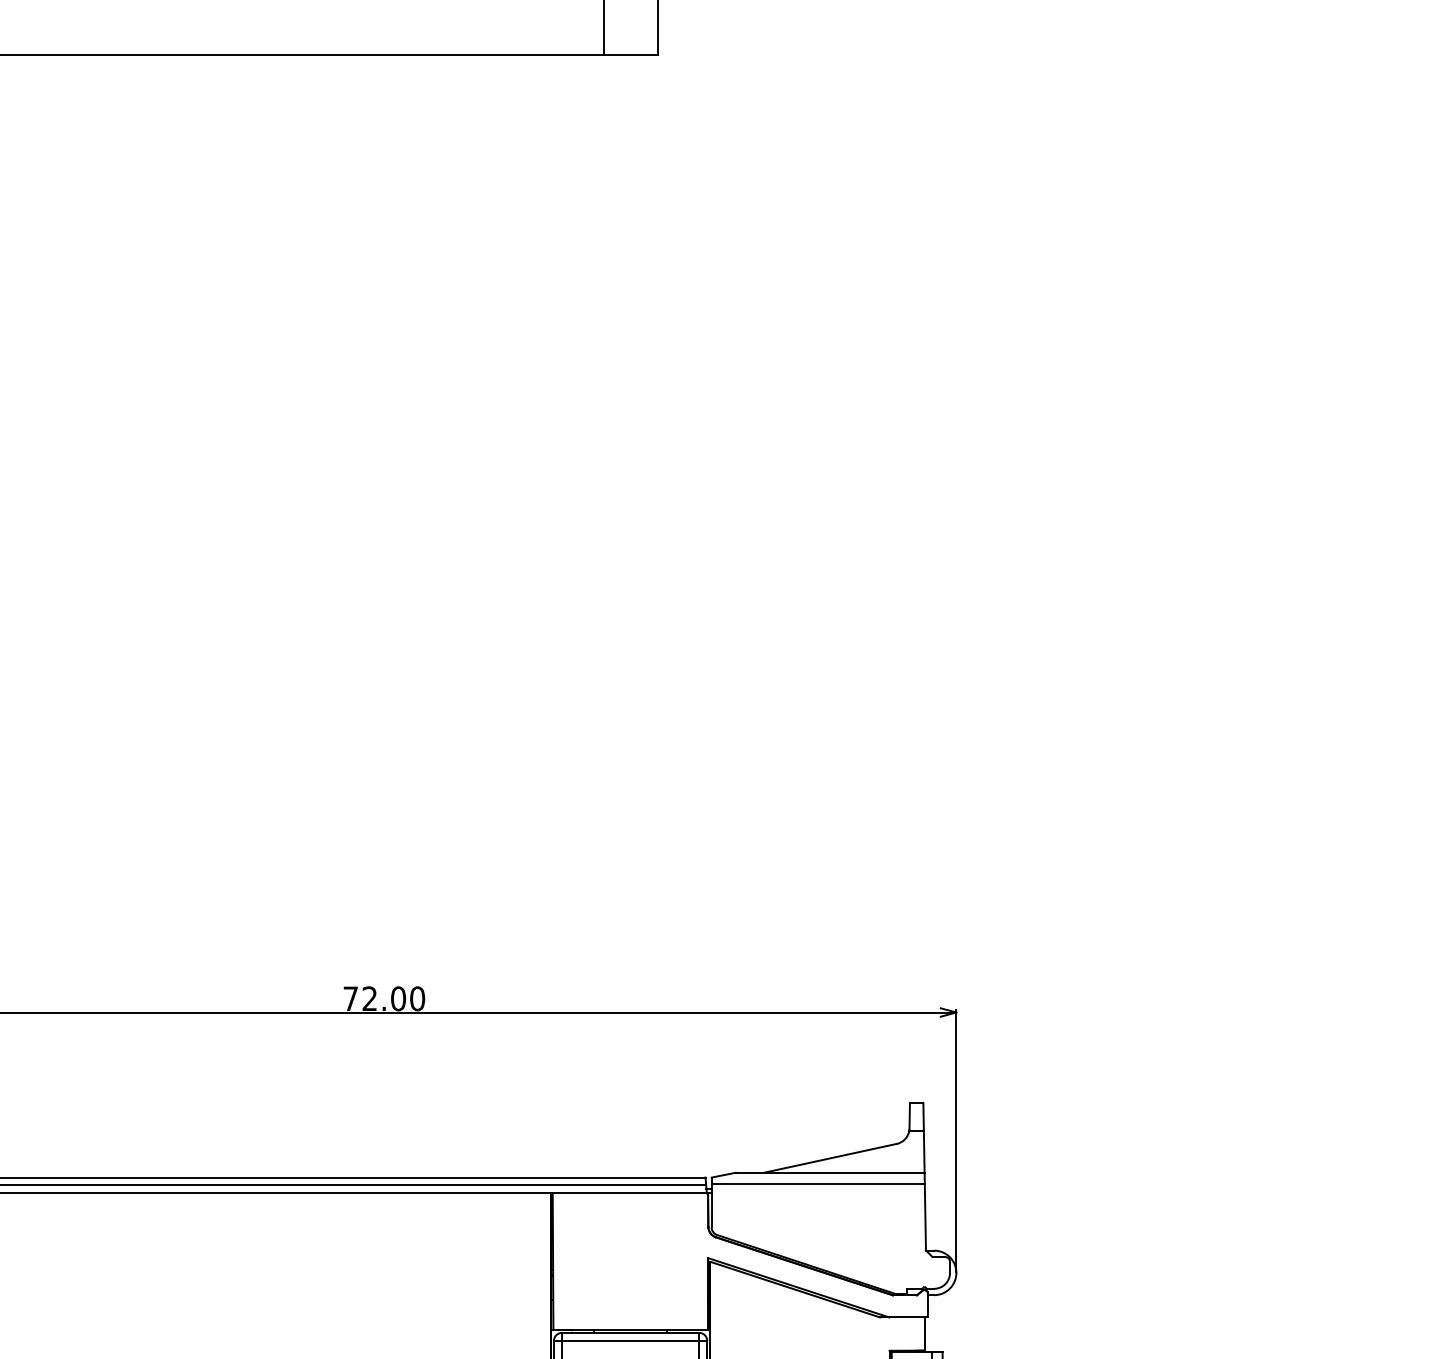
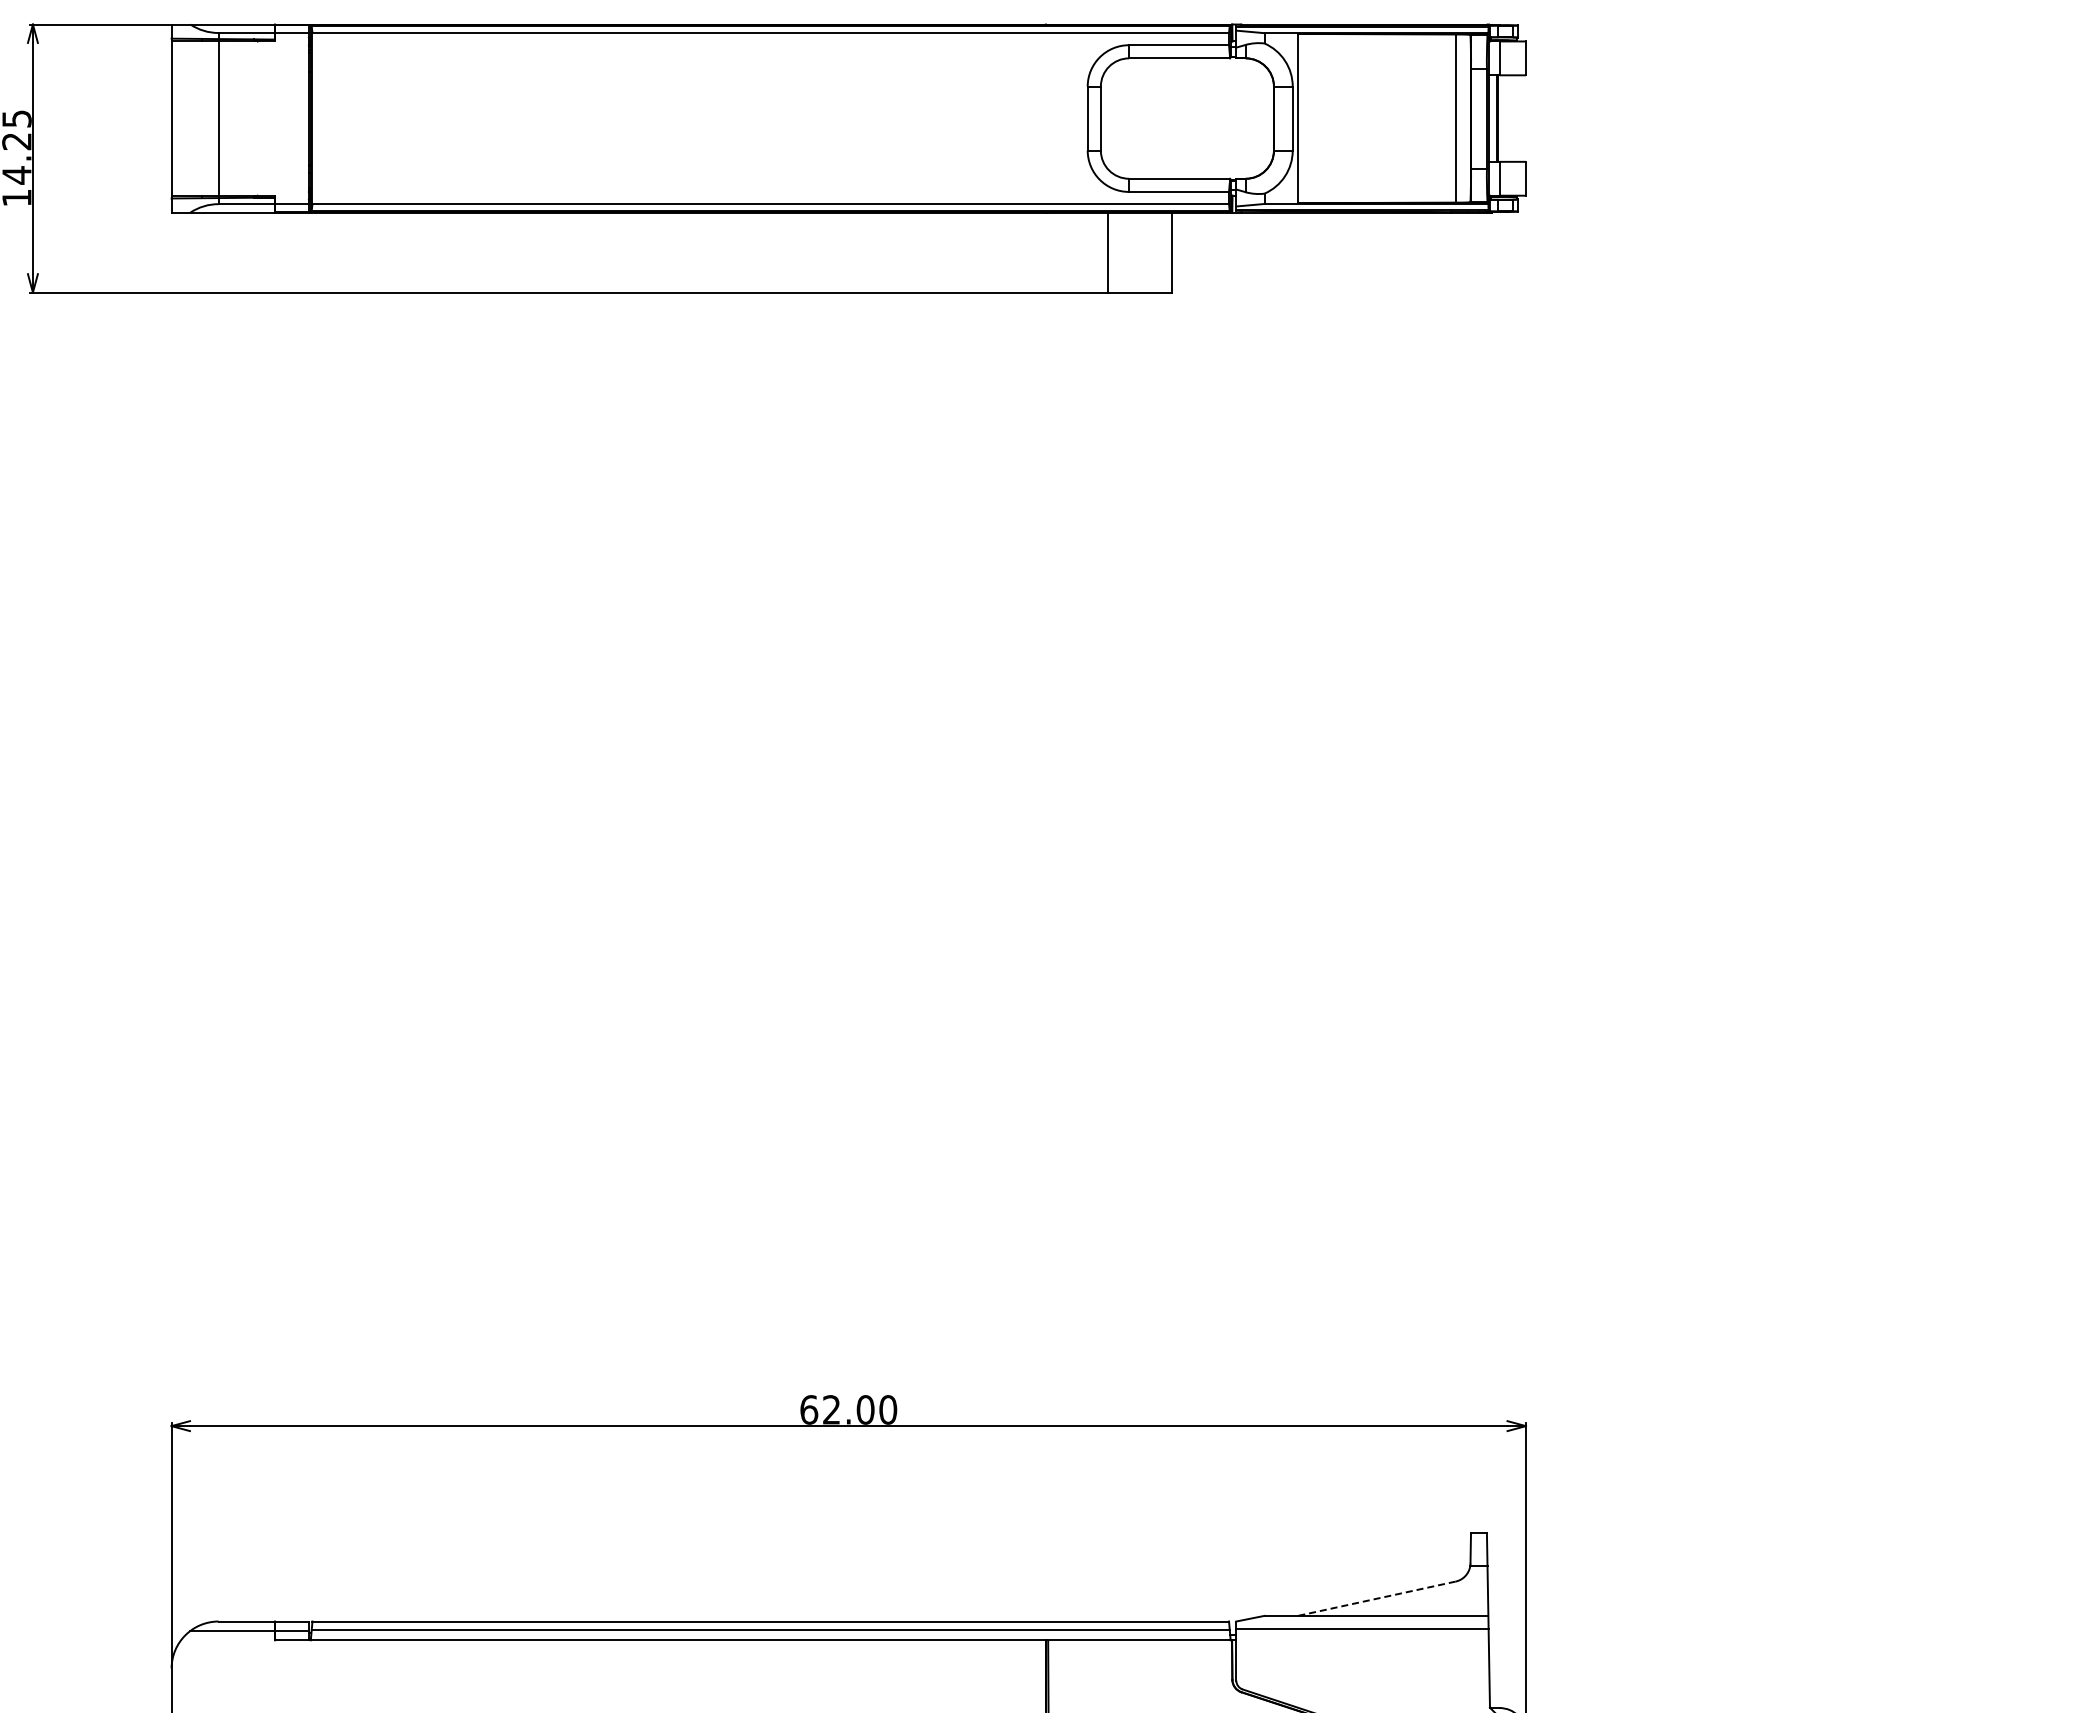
text: (351, 998) -> (809, 1409), 72.00 -> 62.00
line: (830, 1158) -> (1376, 1598), solid -> dashed

